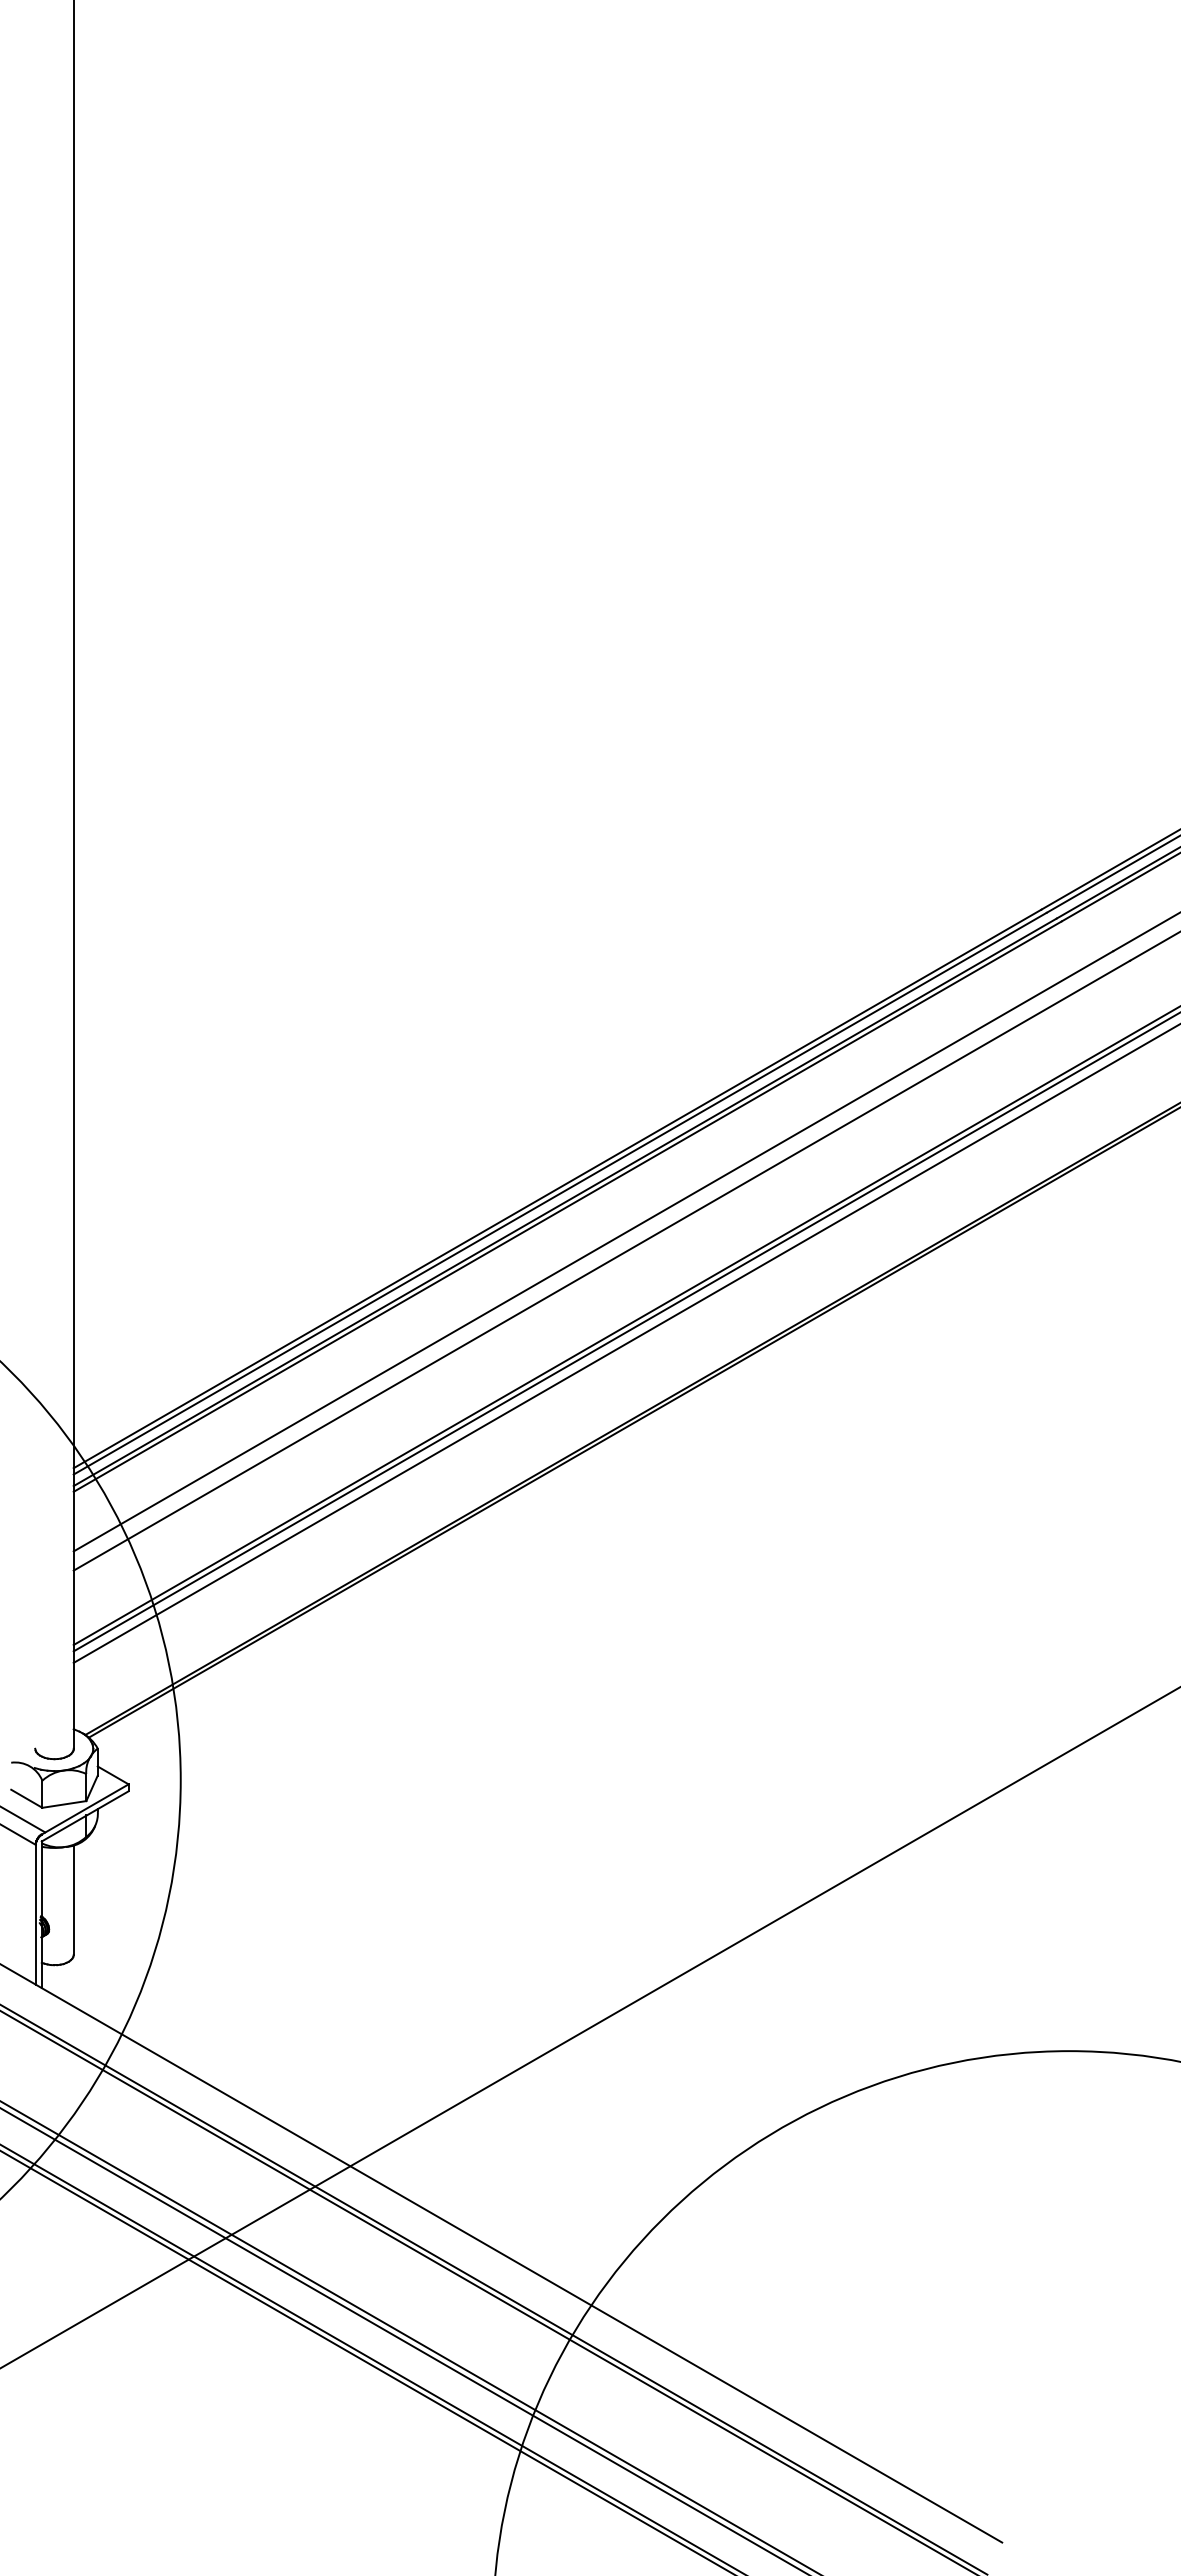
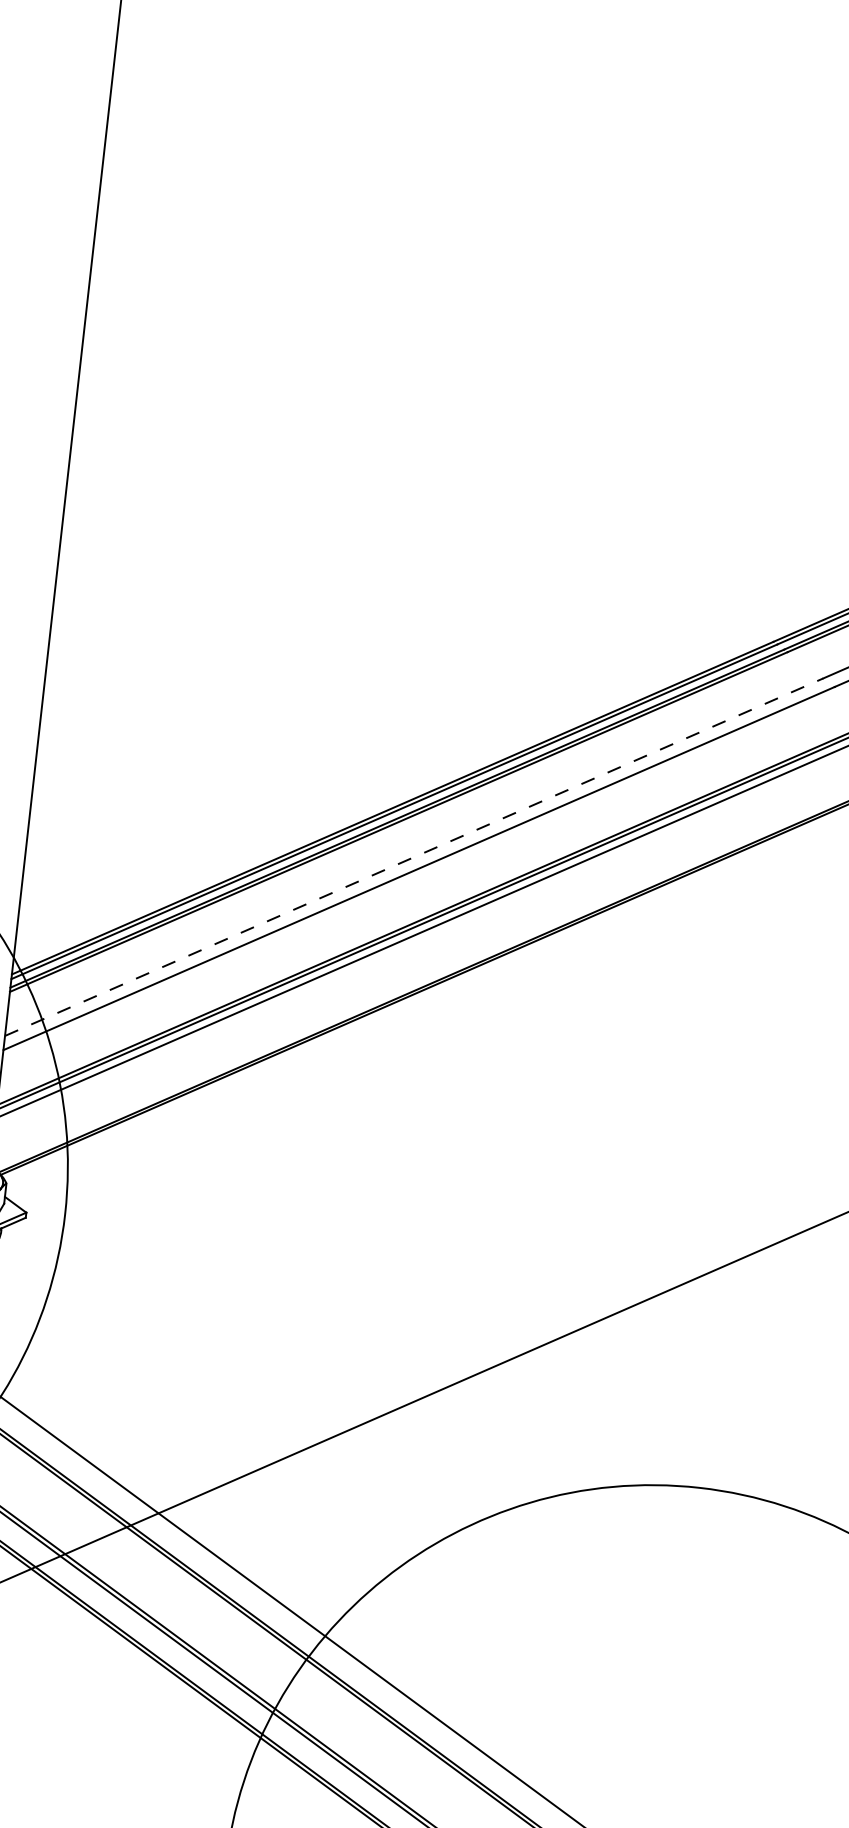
line: (593, 1251) -> (414, 857), solid -> dashed

